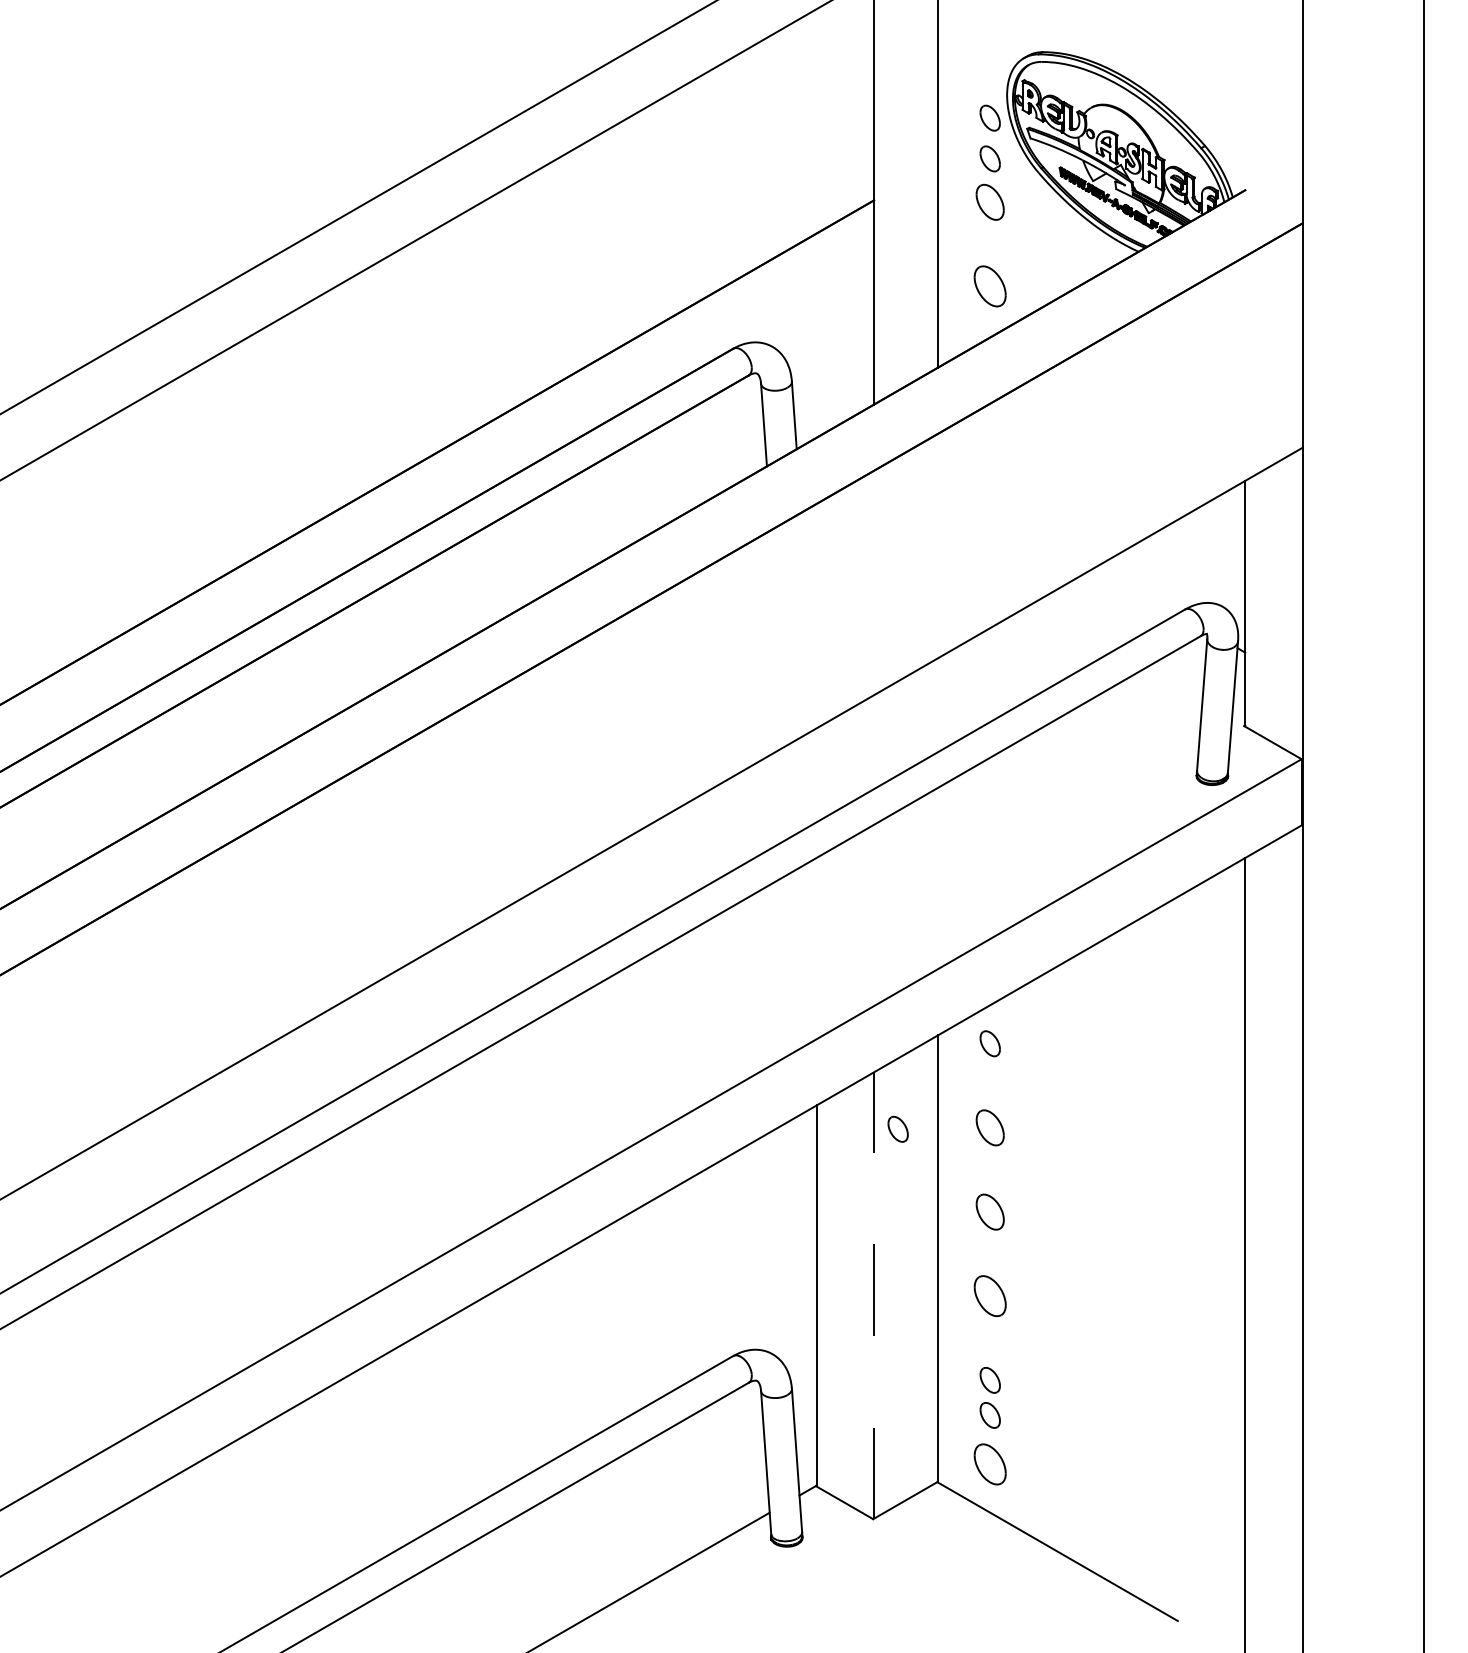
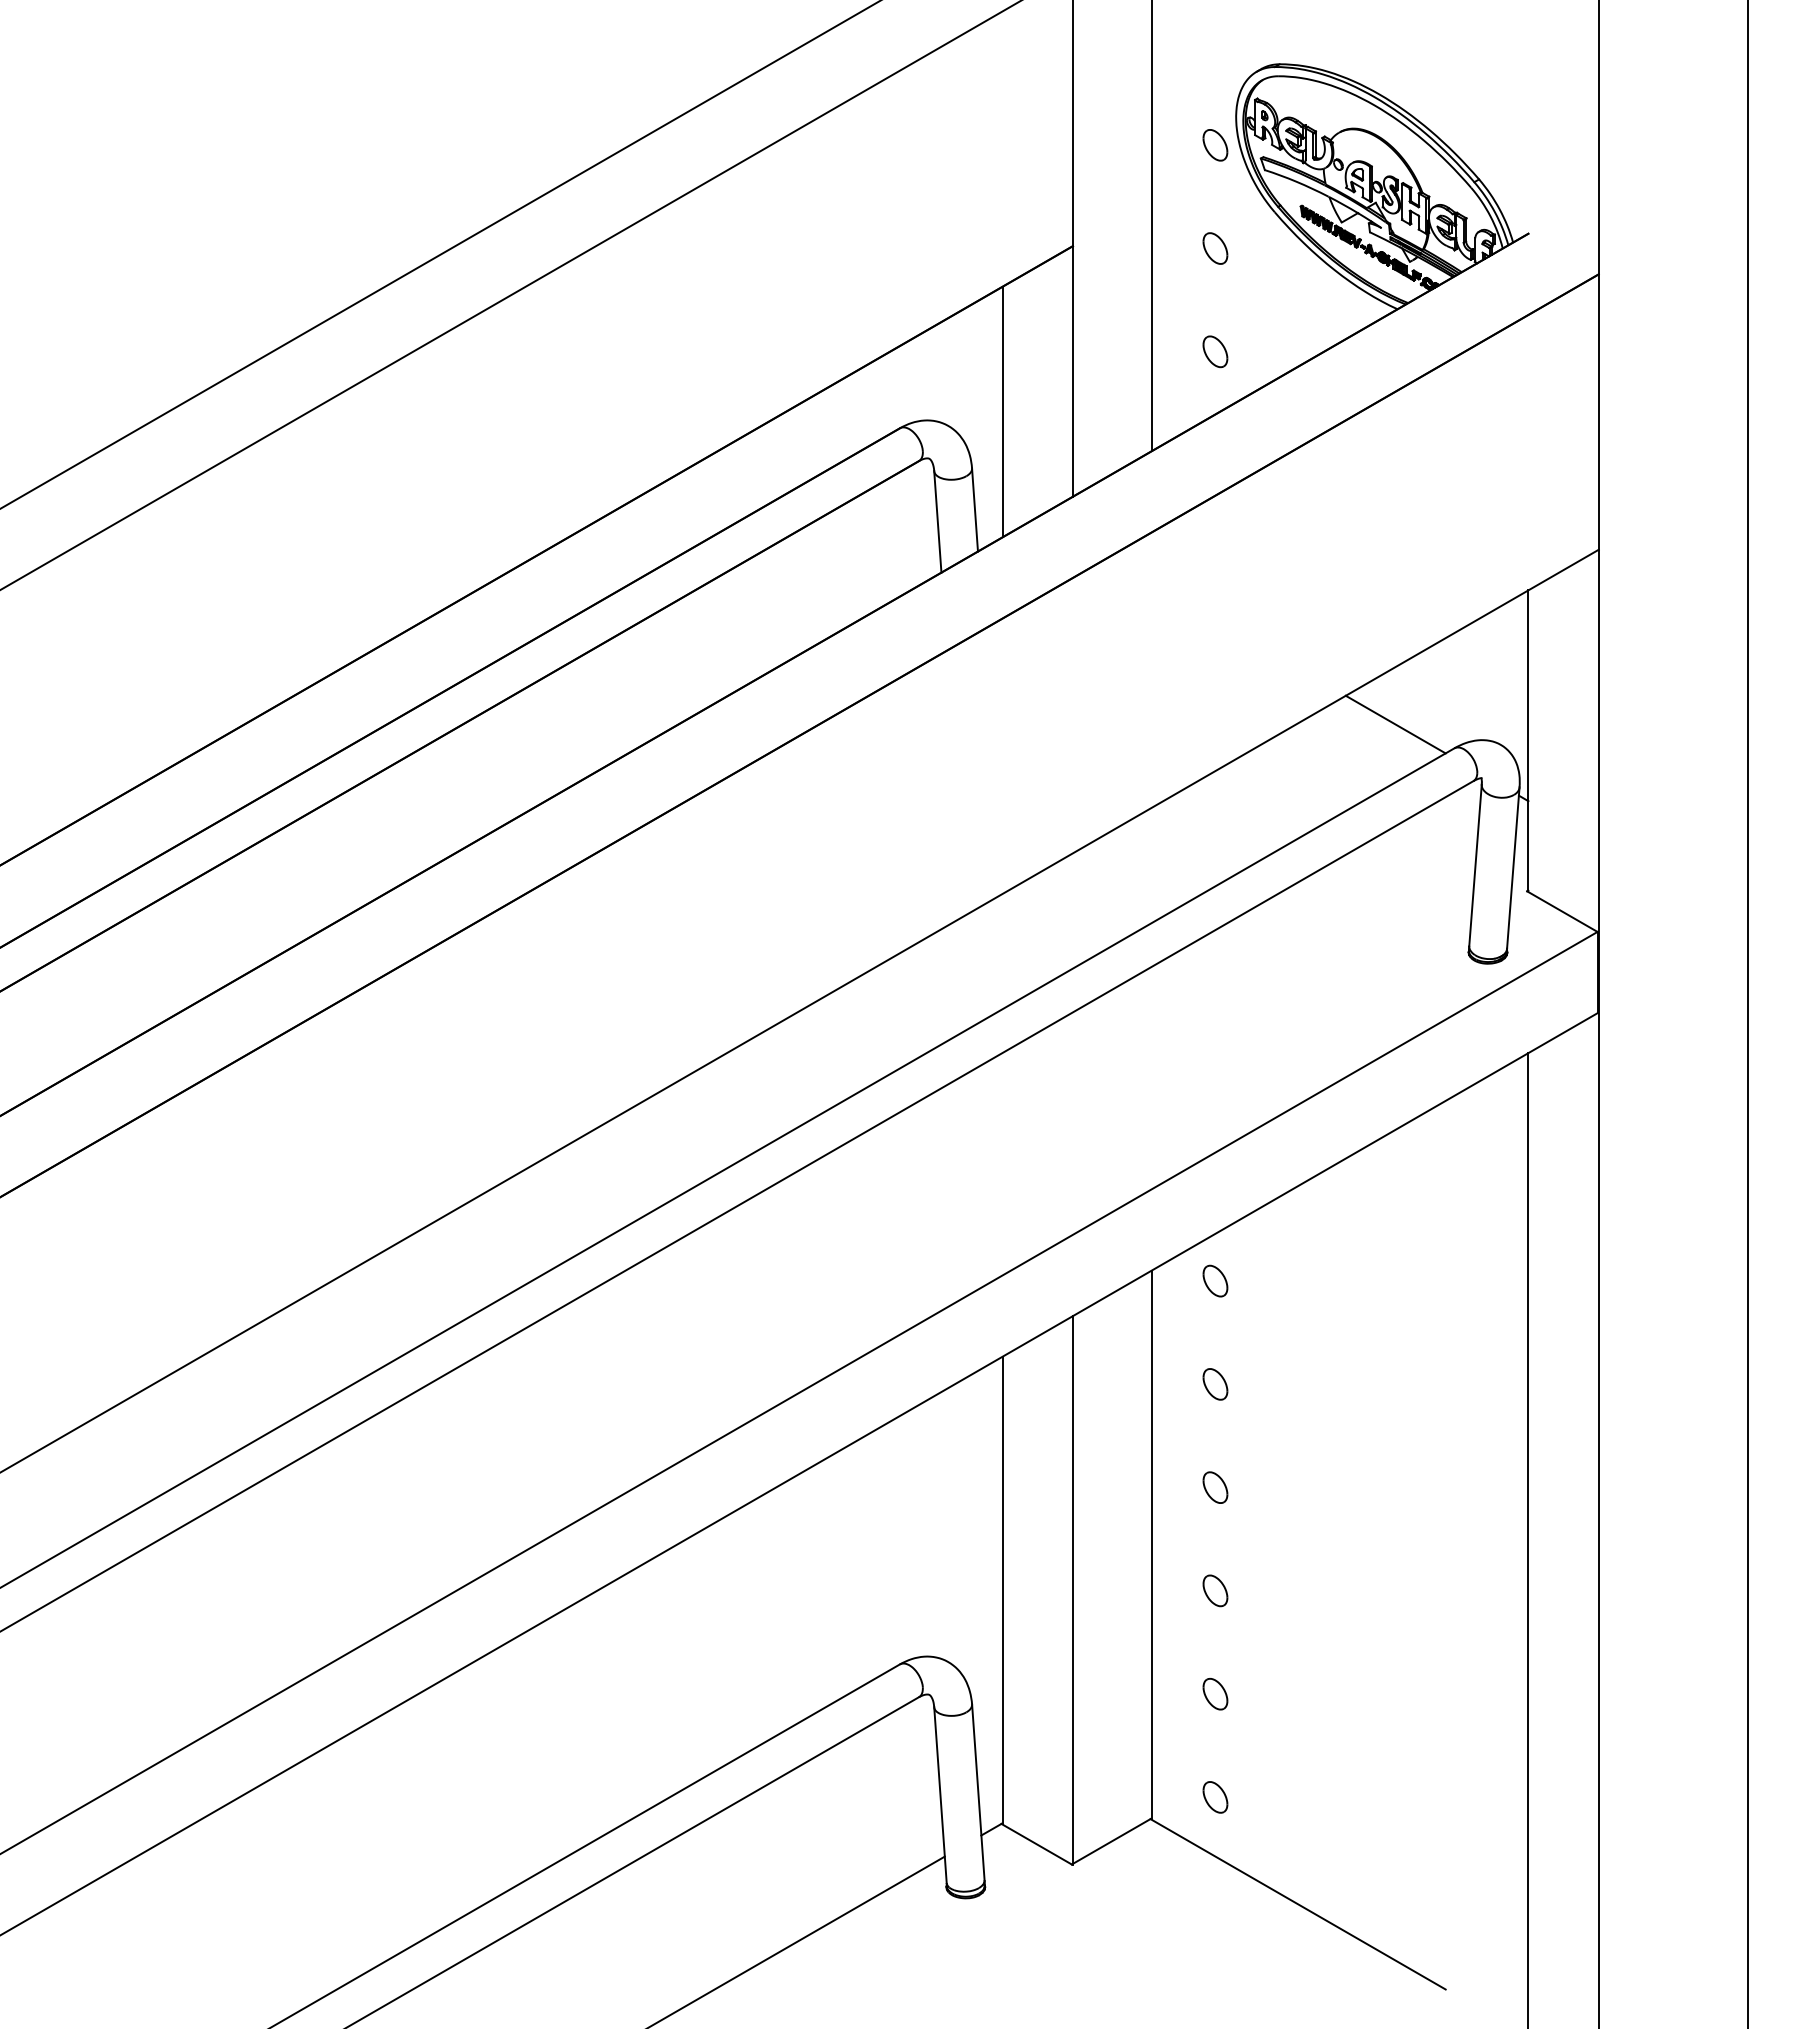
part: (990, 159) -> (1215, 195), removed
part: (990, 202) -> (1215, 248), size x0.71
part: (990, 286) -> (1215, 351), size x0.62
line: (816, 335) -> (1002, 411), added
line: (1136, 590) -> (1395, 724), added
part: (898, 1128) -> (1102, 1385), removed
part: (990, 1128) -> (1215, 1384), size x0.71
part: (990, 1211) -> (1215, 1487), size x0.71
line: (873, 1295) -> (1072, 1589), dashed -> solid
part: (990, 1295) -> (1215, 1590), size x0.62
part: (990, 1415) -> (1215, 1737), removed
part: (990, 1464) -> (1215, 1797), size x0.62

